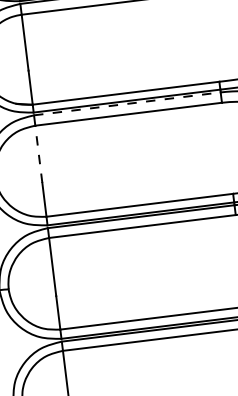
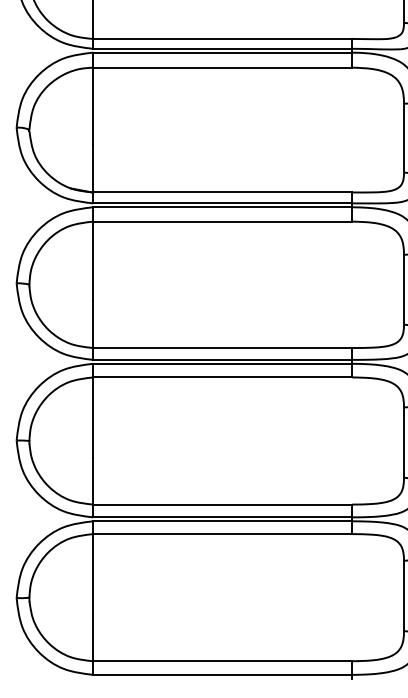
line: (127, 104) -> (222, 207), dashed -> solid
line: (39, 154) -> (93, 261), dashed -> solid

